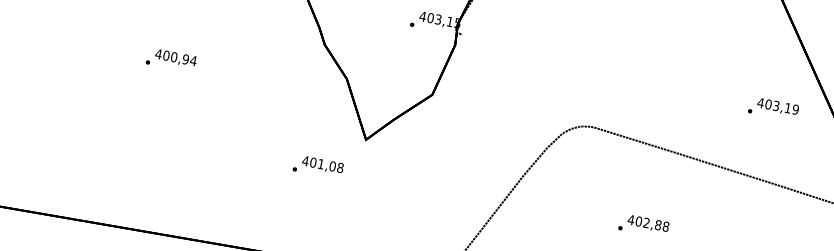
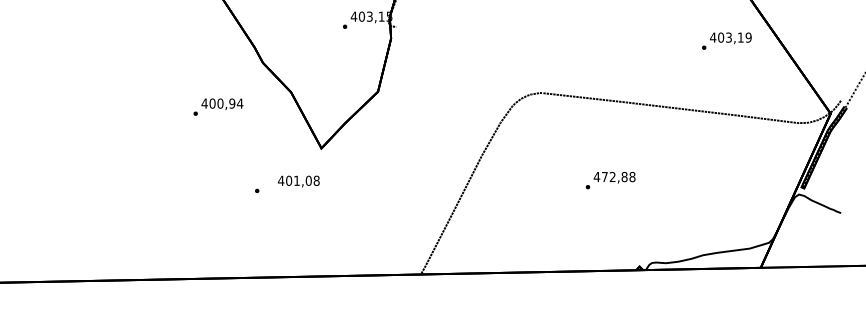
text: (171, 59) -> (218, 106), moved
text: (773, 108) -> (726, 40), moved
text: (322, 165) -> (298, 181), moved
text: (638, 221) -> (604, 177), 402,88 -> 472,88

